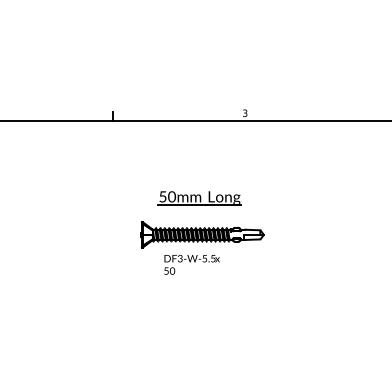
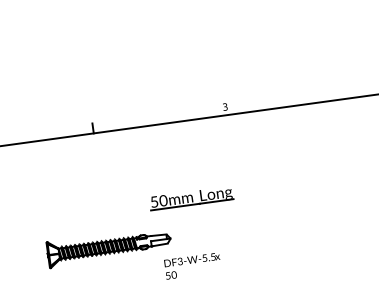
part: (202, 234) -> (109, 246), moved

